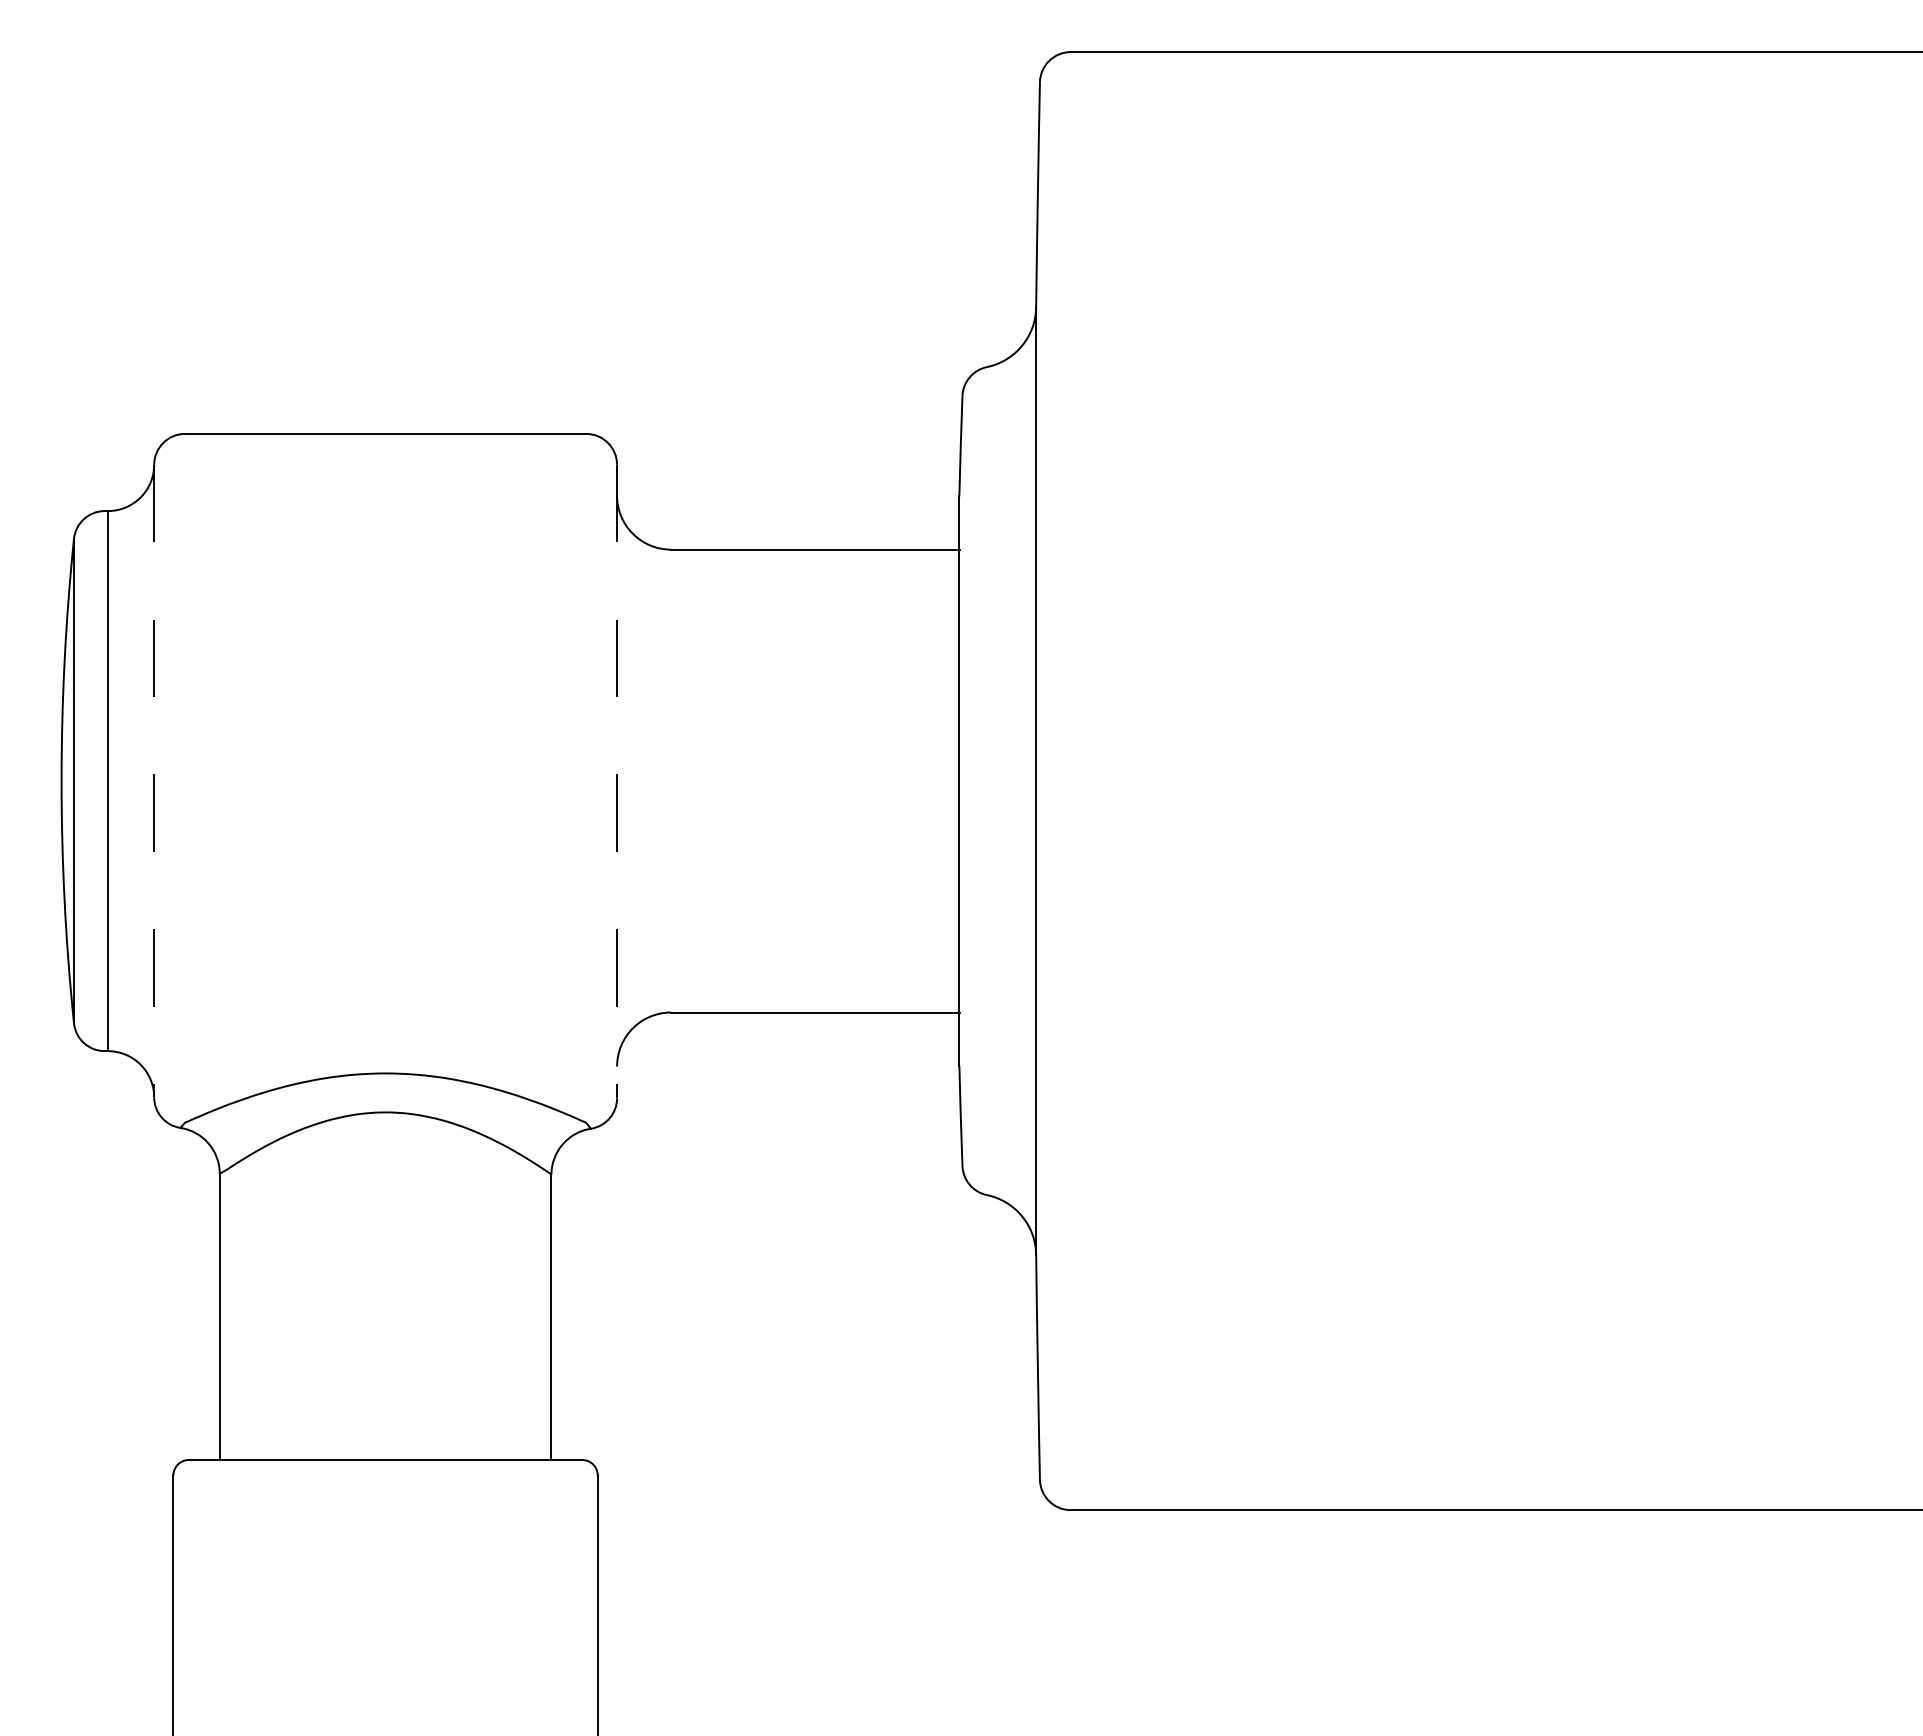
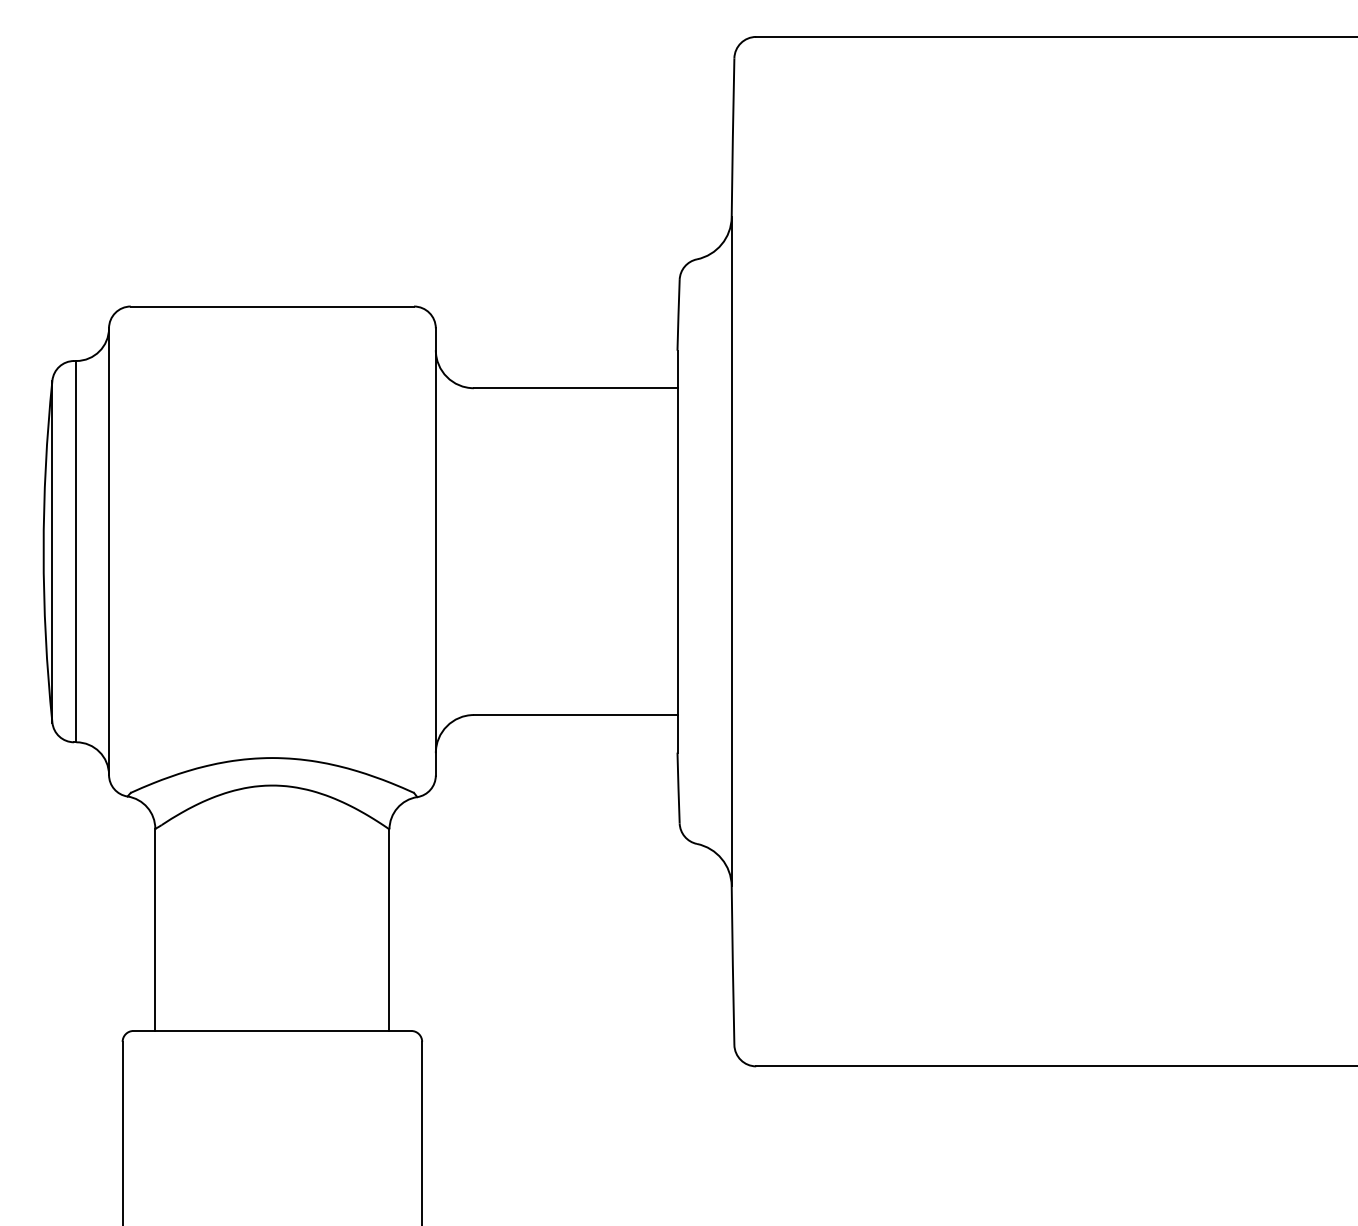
line: (616, 780) -> (435, 551), dashed -> solid
line: (154, 782) -> (109, 552), dashed -> solid

